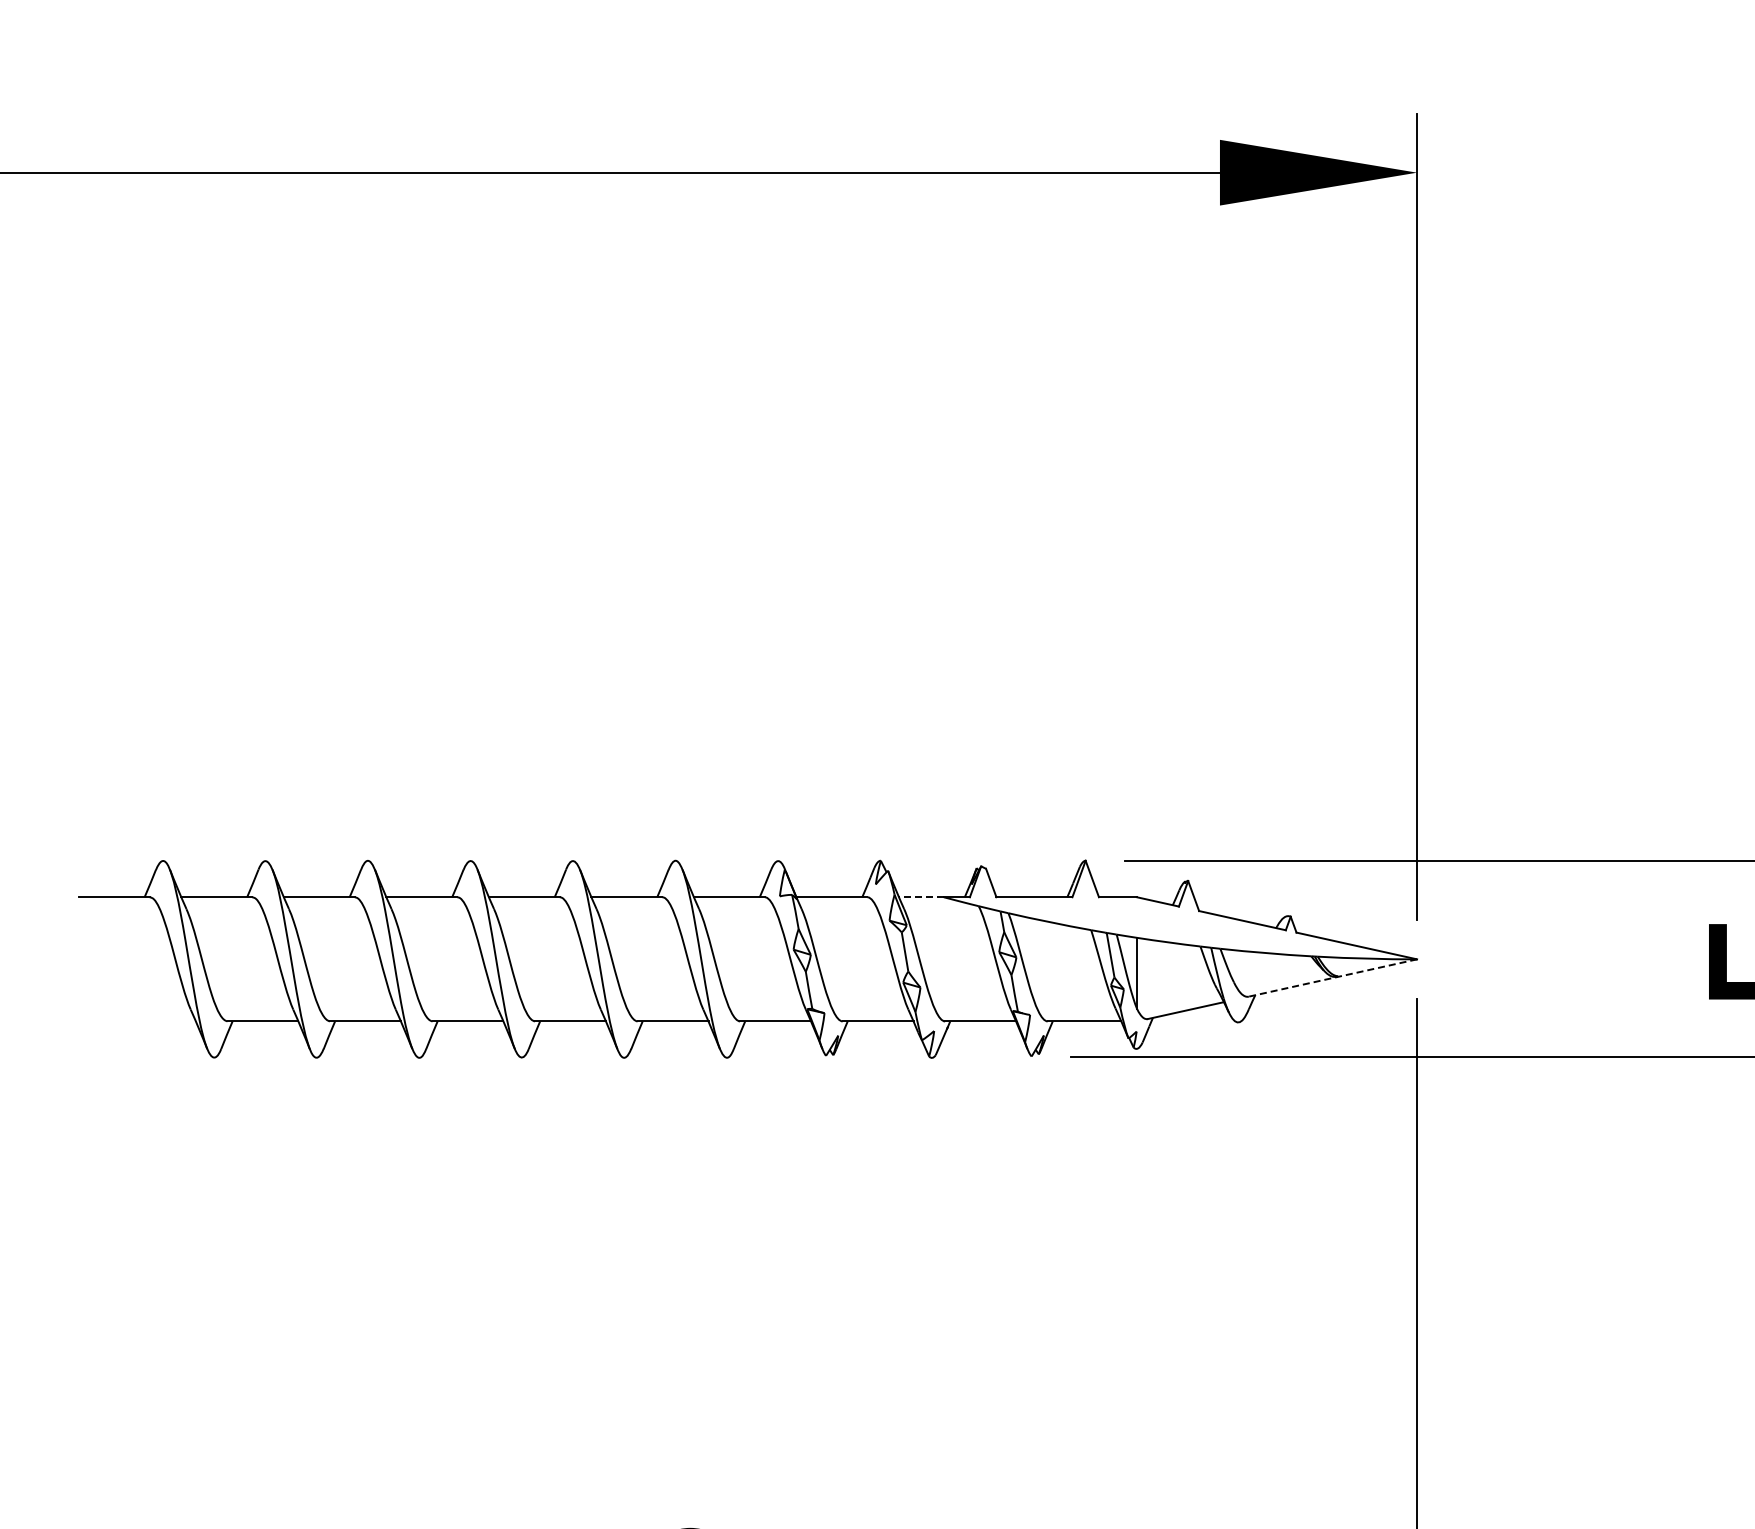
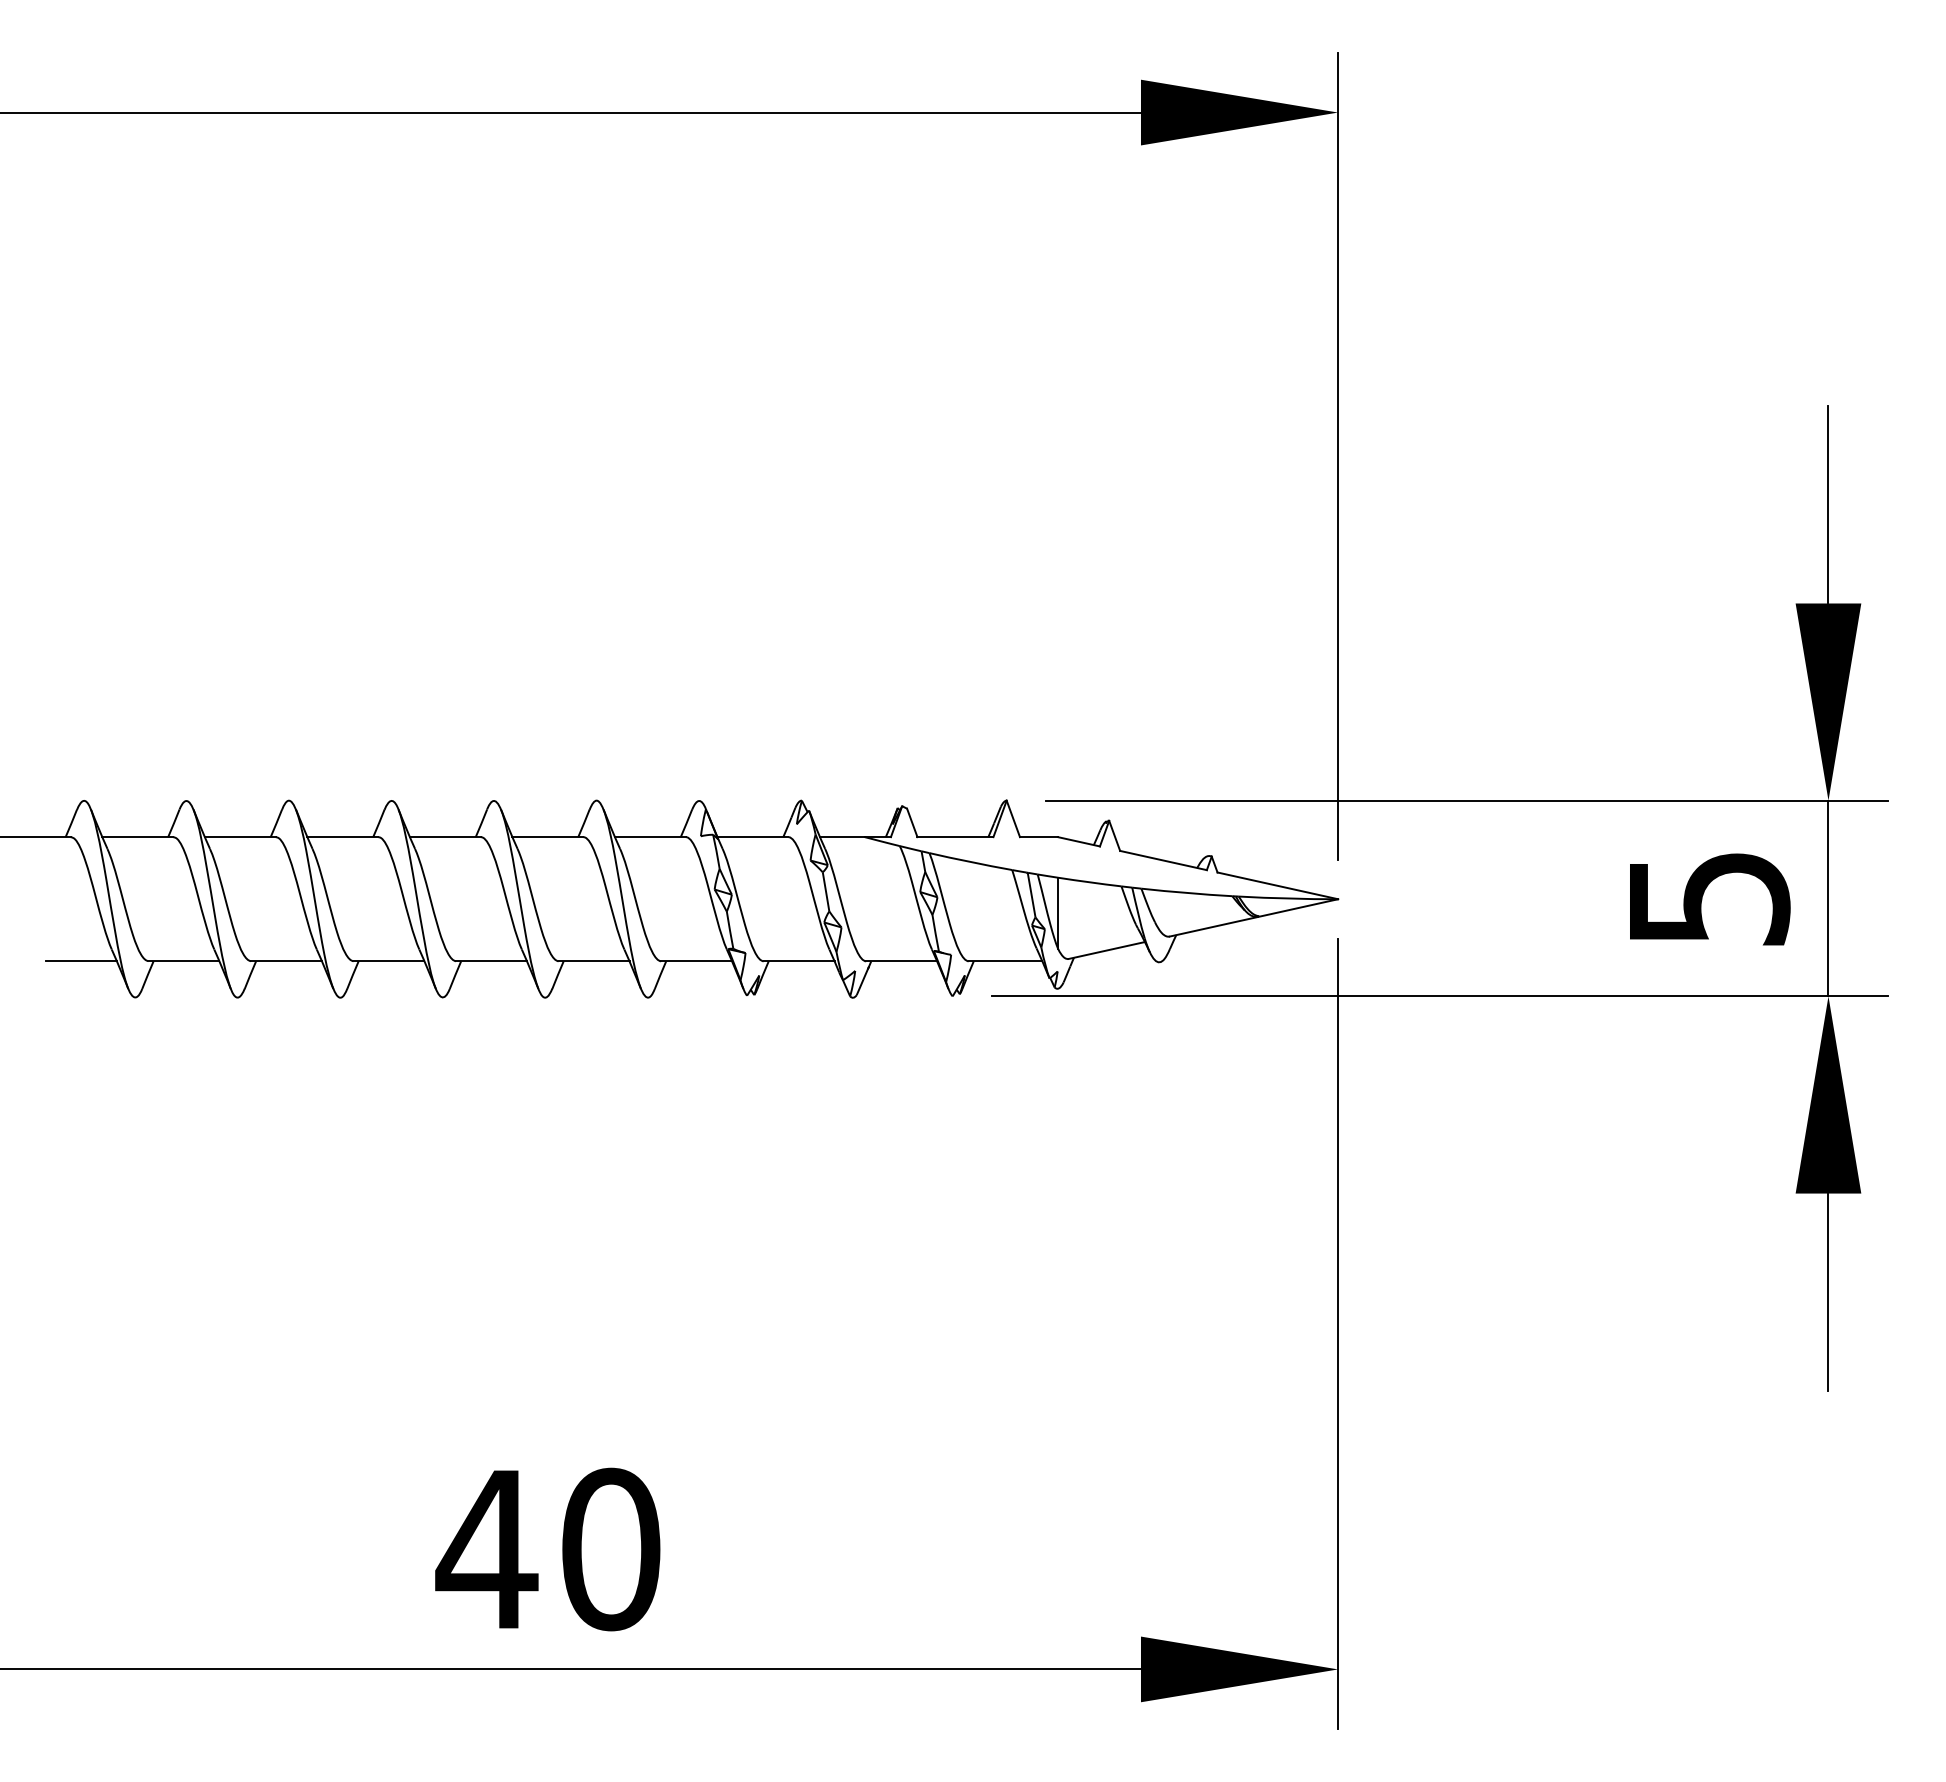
line: (920, 897) -> (841, 837), dashed -> solid
line: (1332, 978) -> (1253, 918), dashed -> solid
line: (160, 1021) -> (81, 961), added

